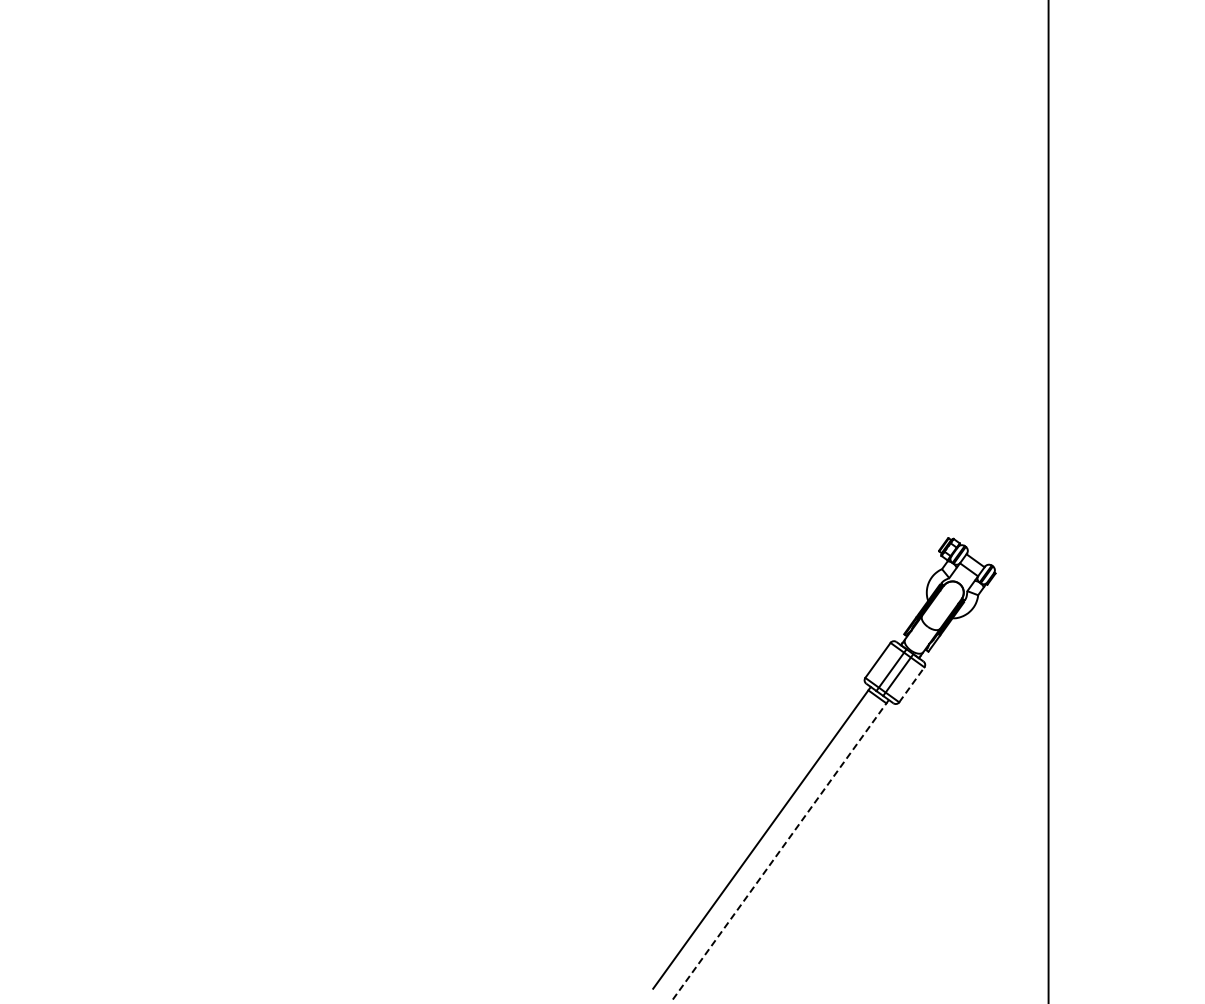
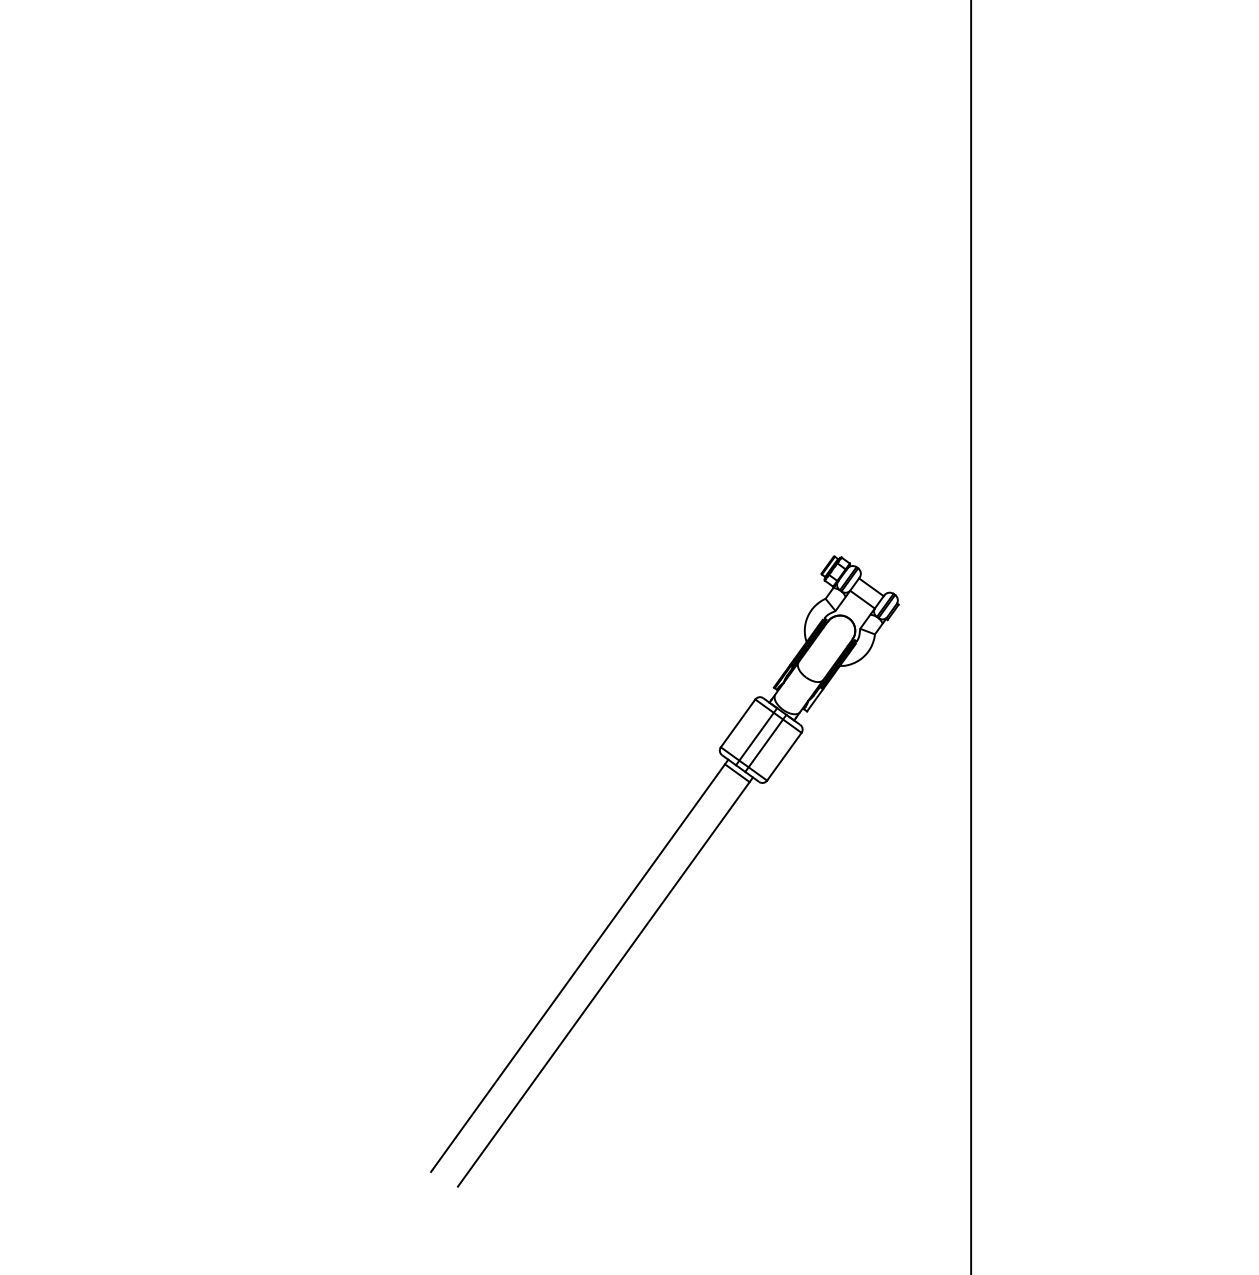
line: (911, 684) -> (783, 756), dashed -> solid
line: (780, 849) -> (604, 981), dashed -> solid

